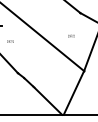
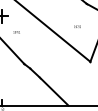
line: (73, 92) -> (79, 83), removed

